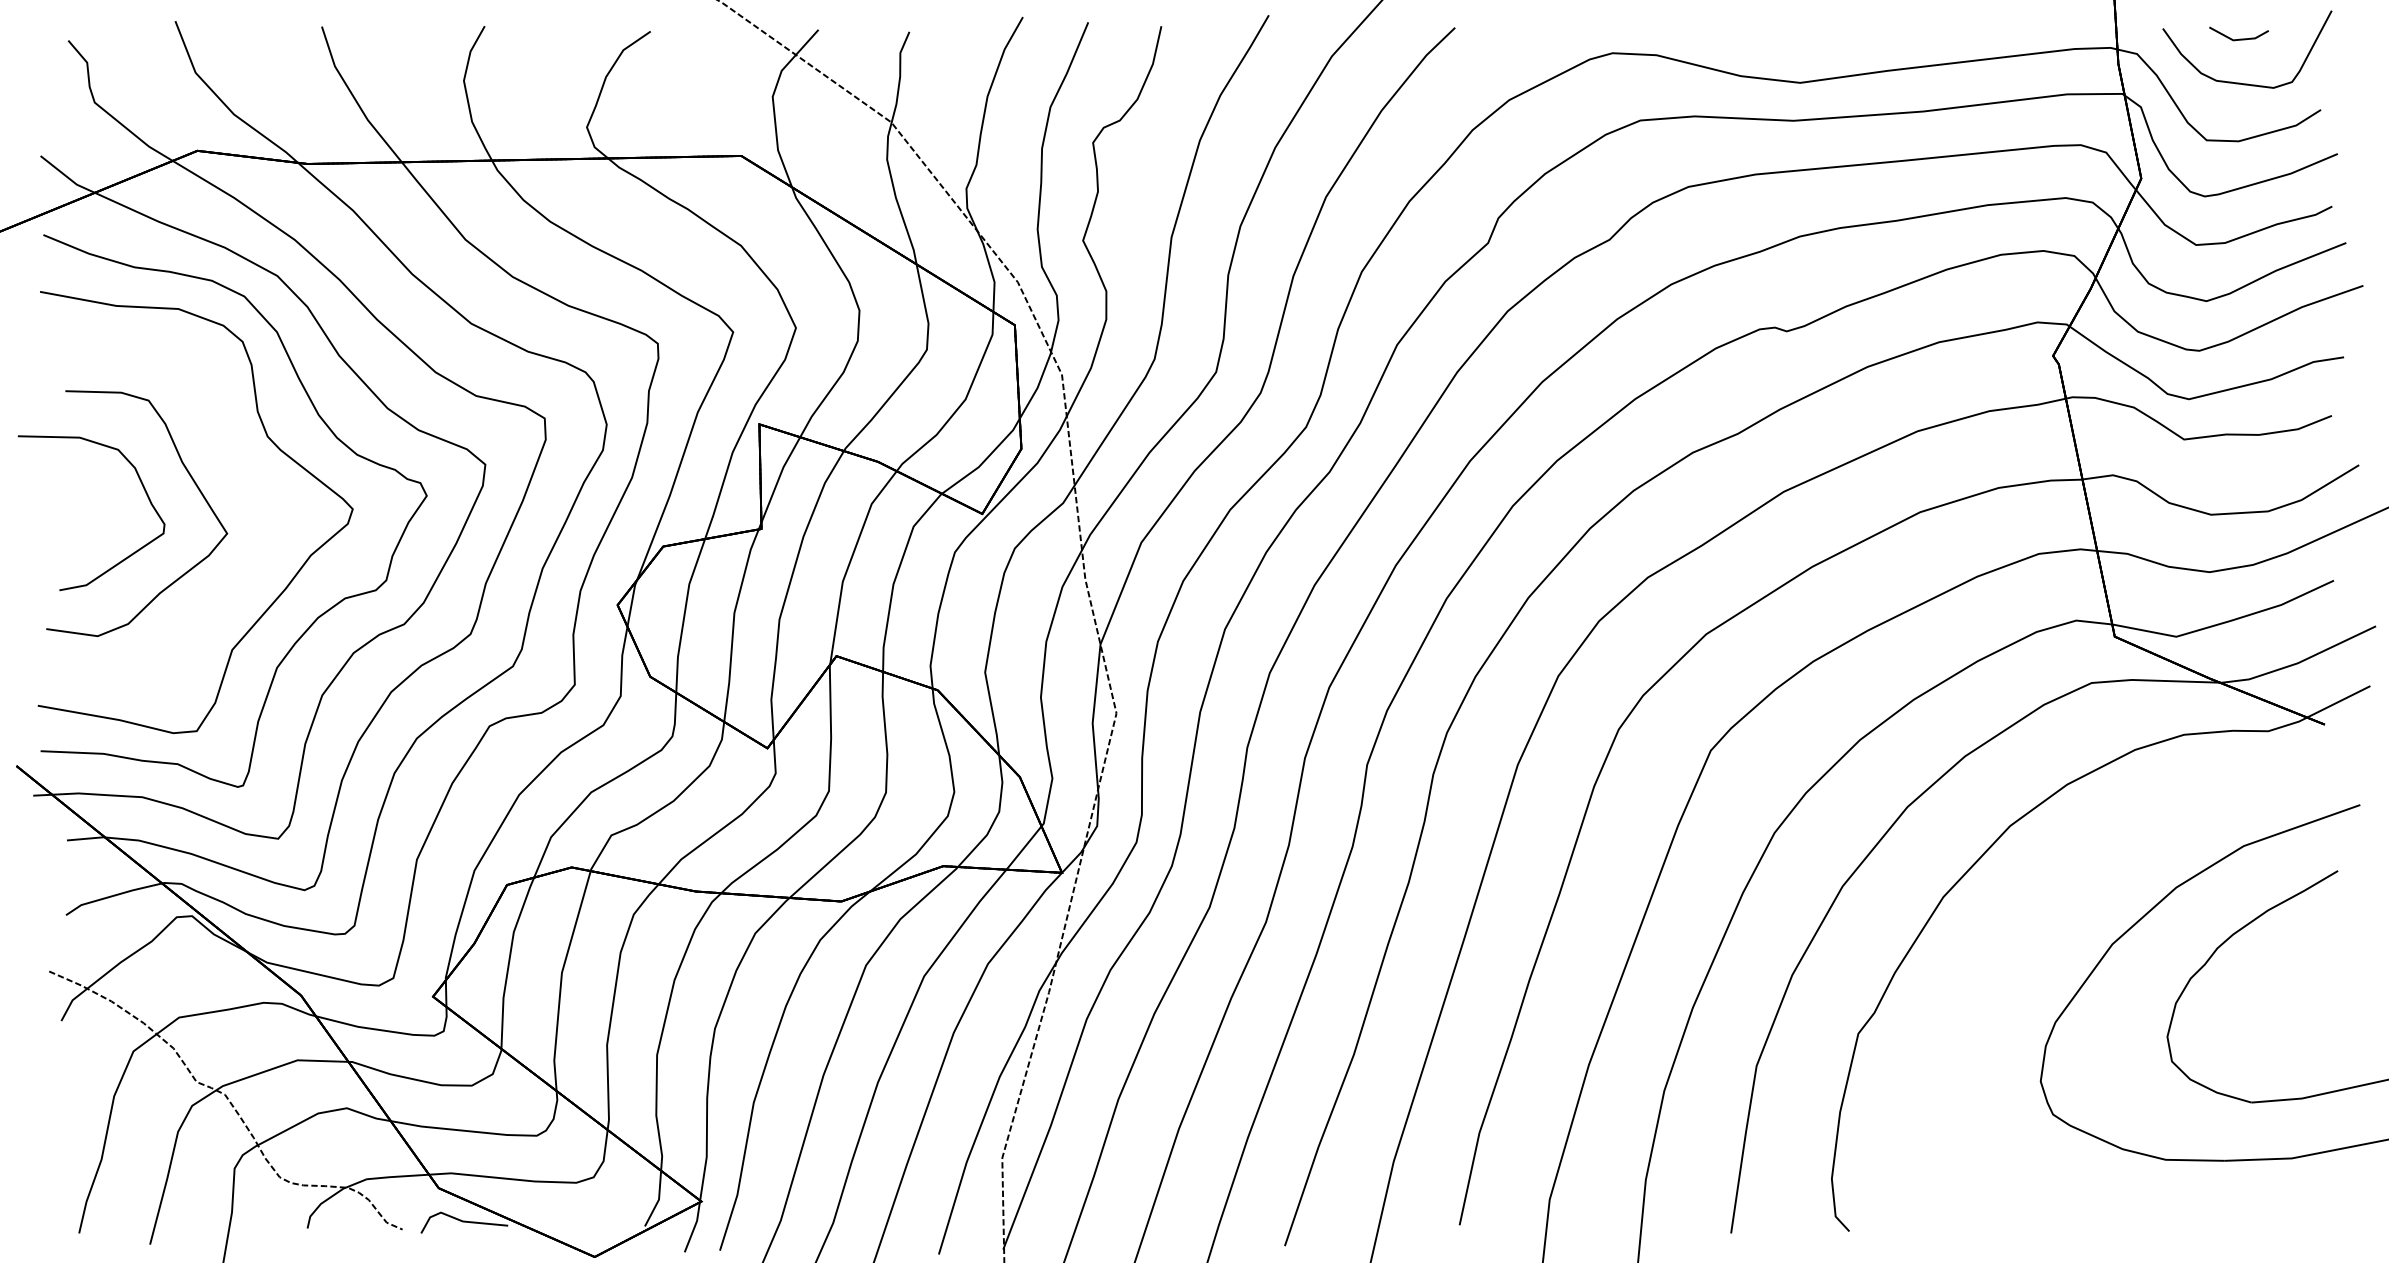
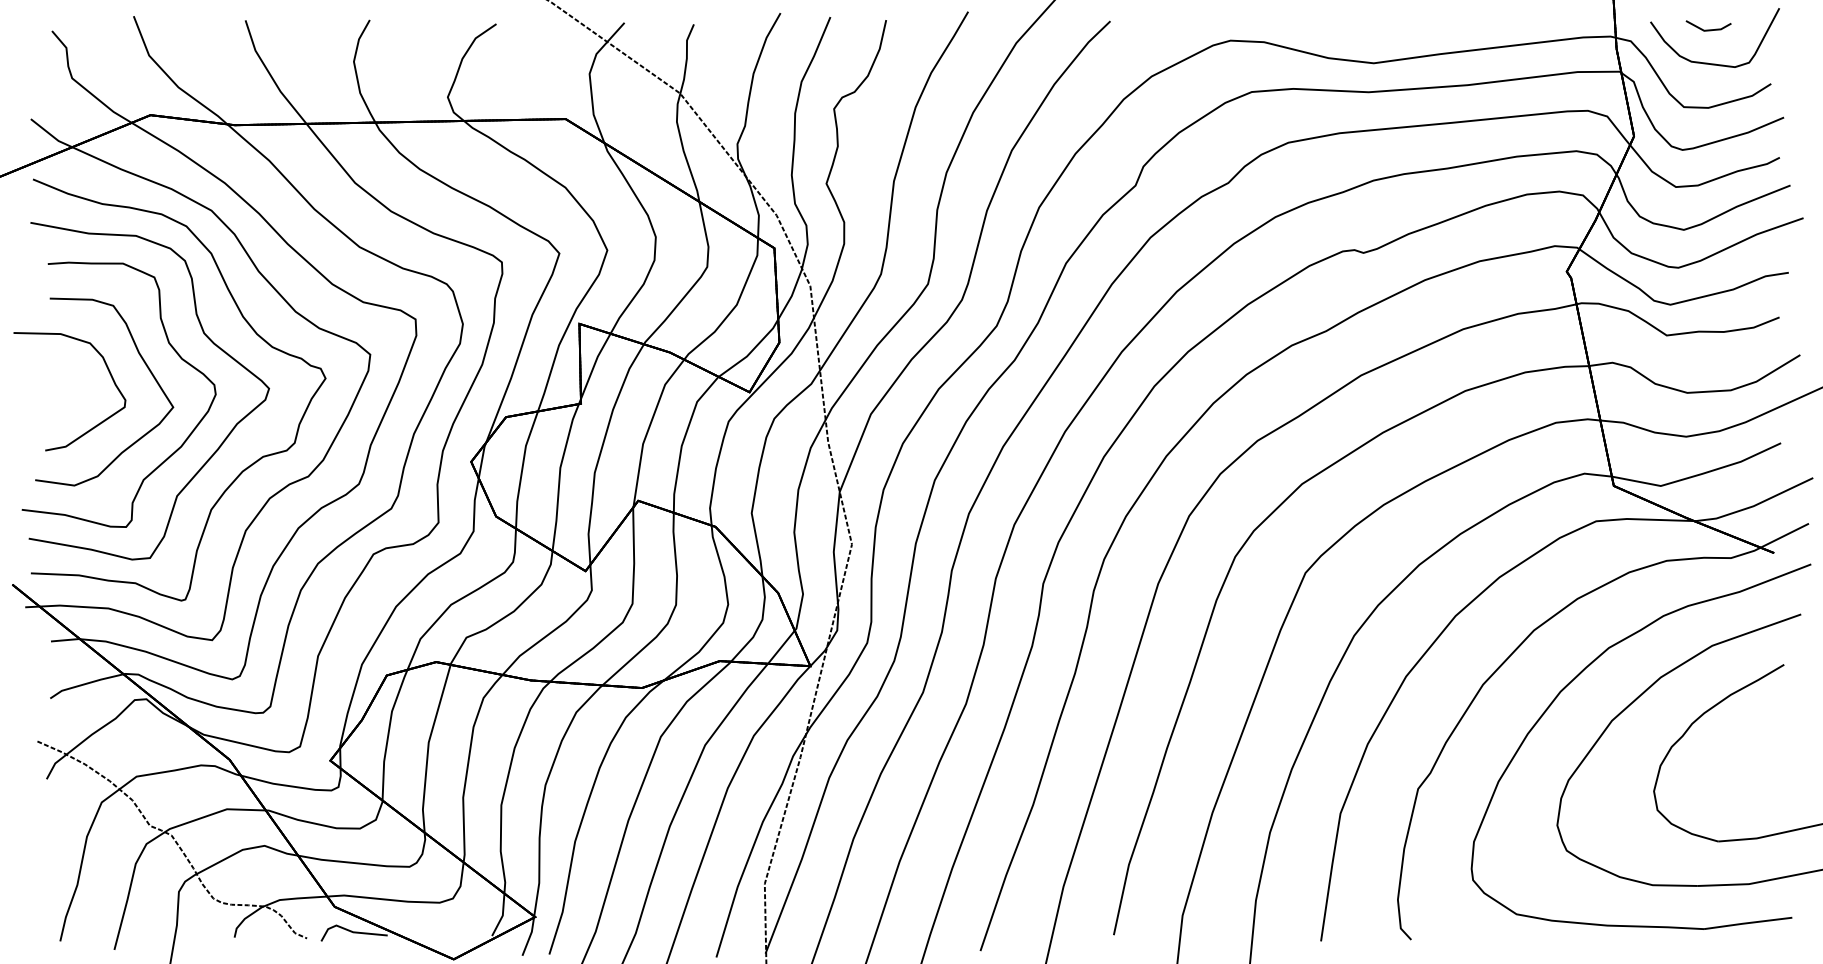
part: (228, 460) -> (174, 351), added
part: (2064, 890) -> (1575, 679), added

